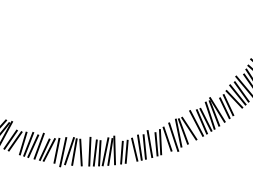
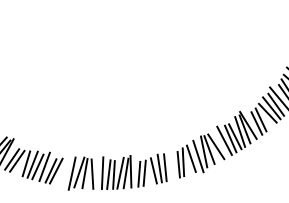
line: (149, 144) -> (170, 164), removed
line: (56, 150) -> (64, 171), removed

